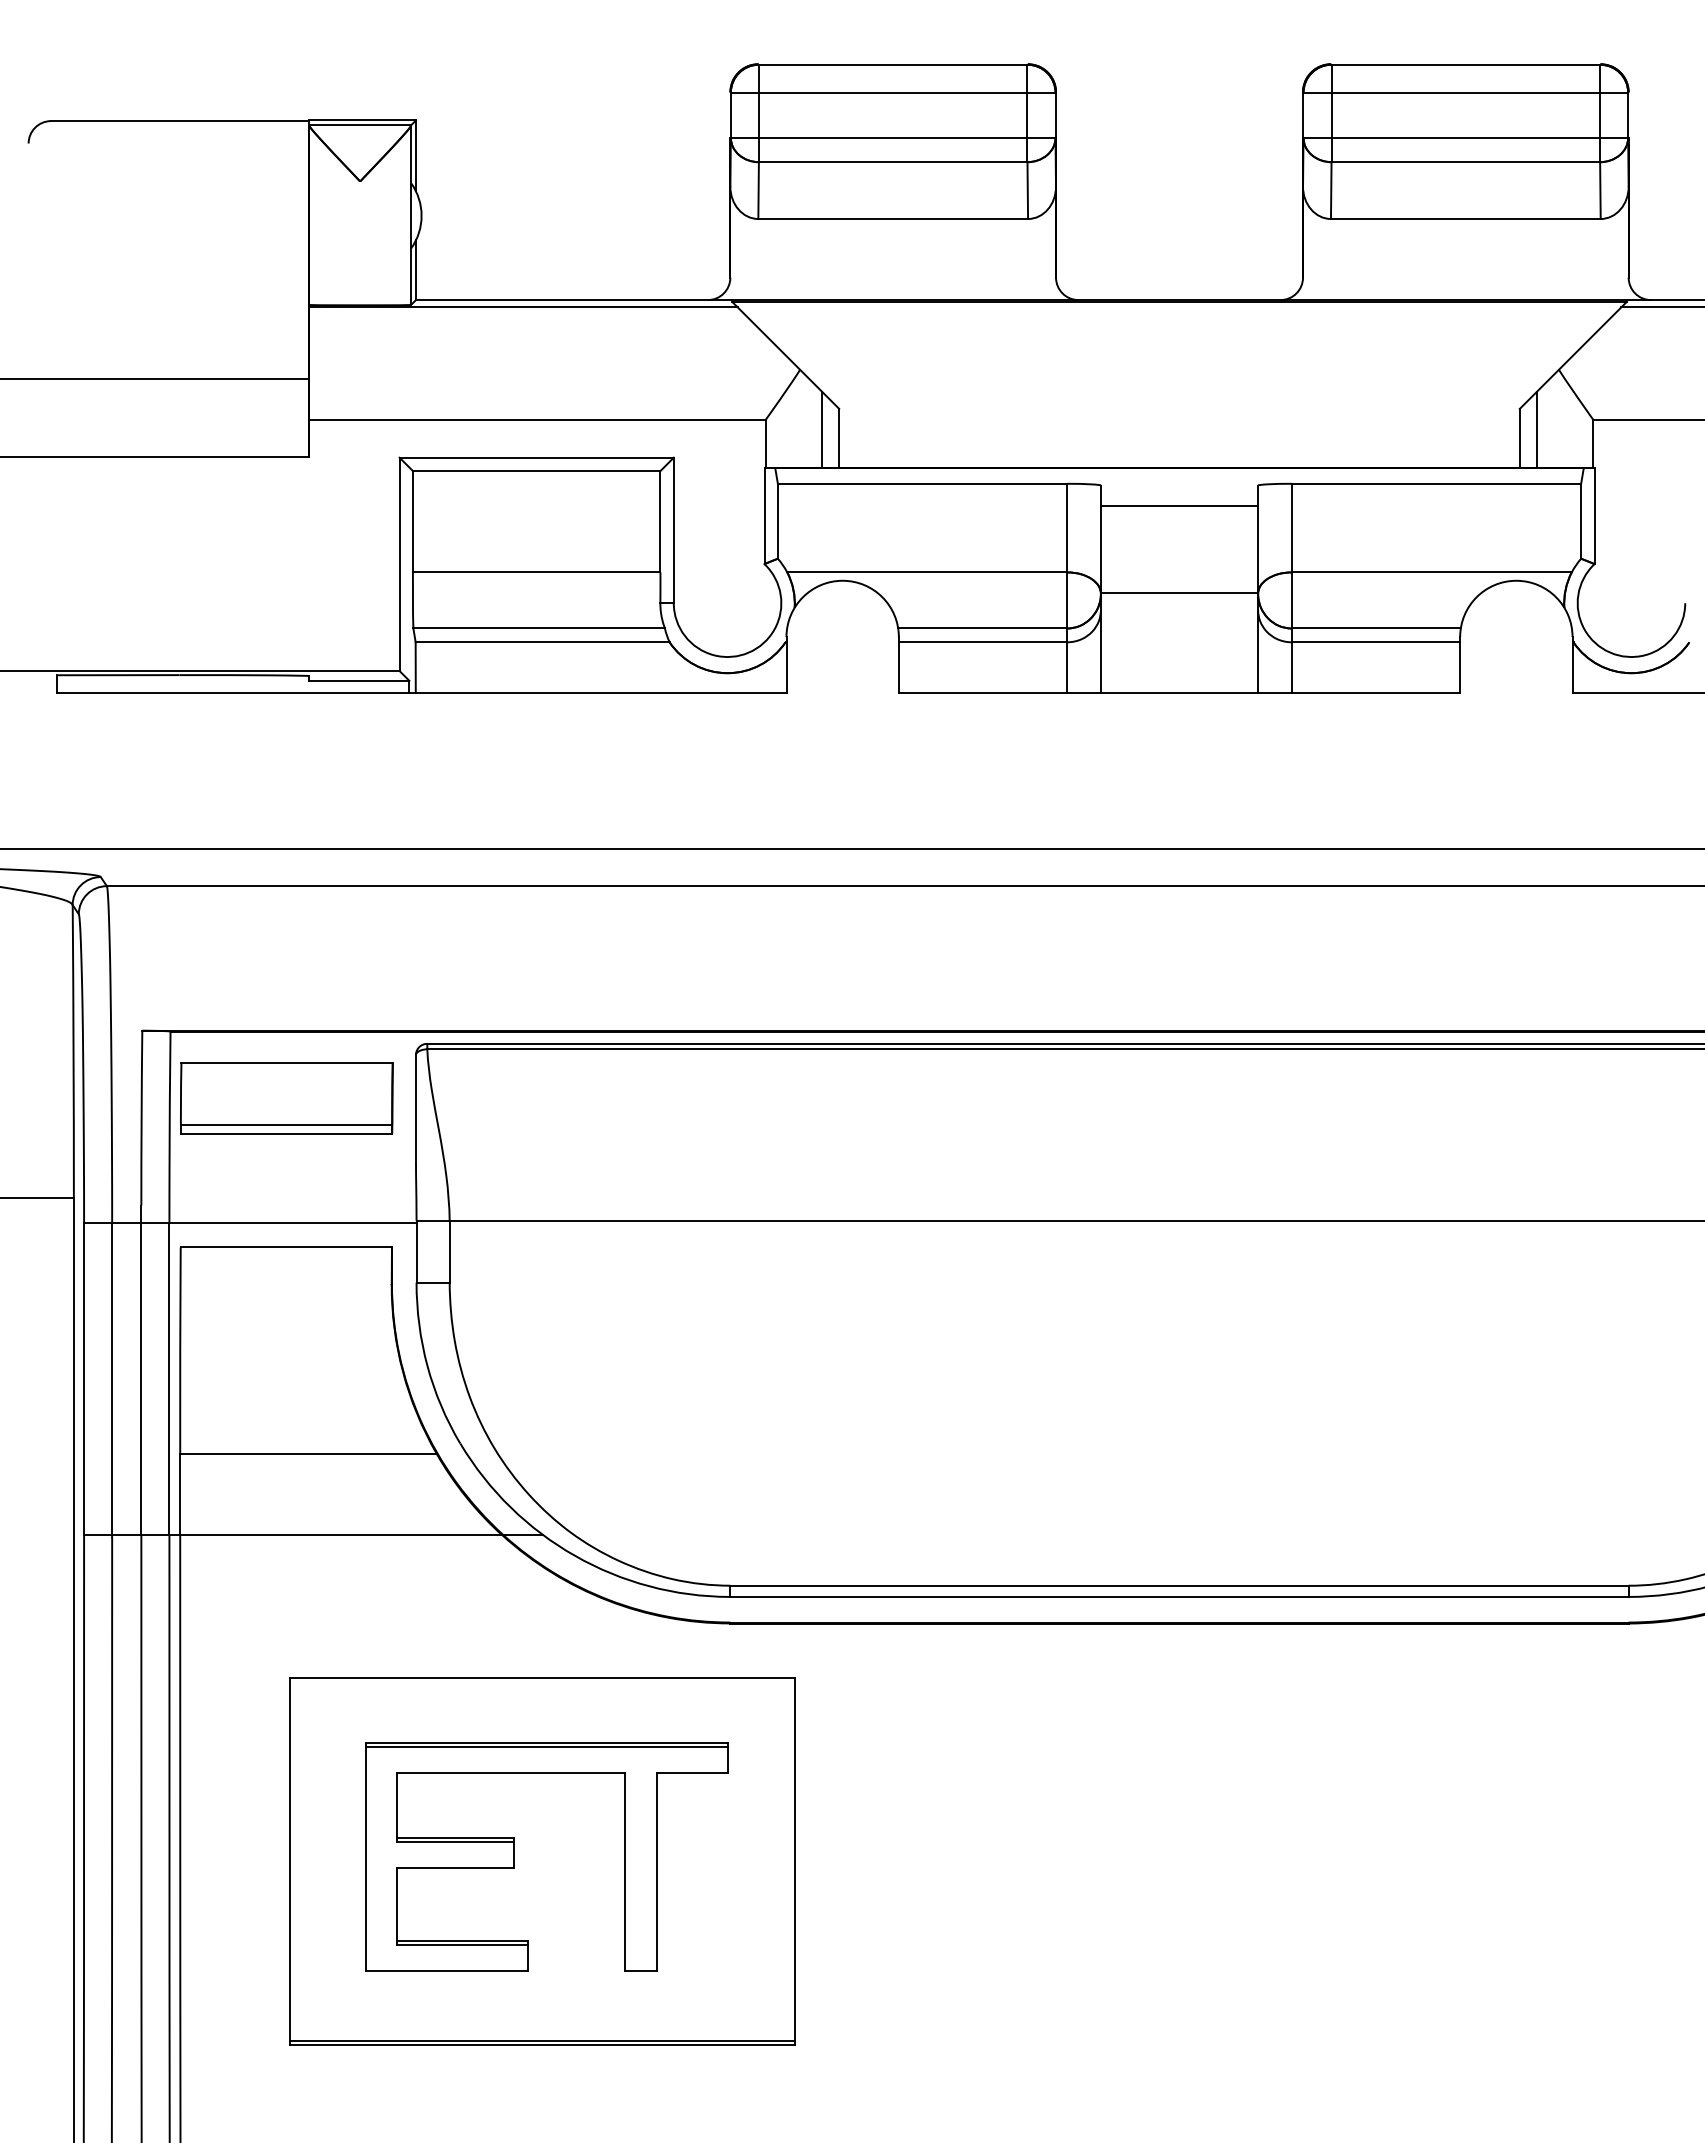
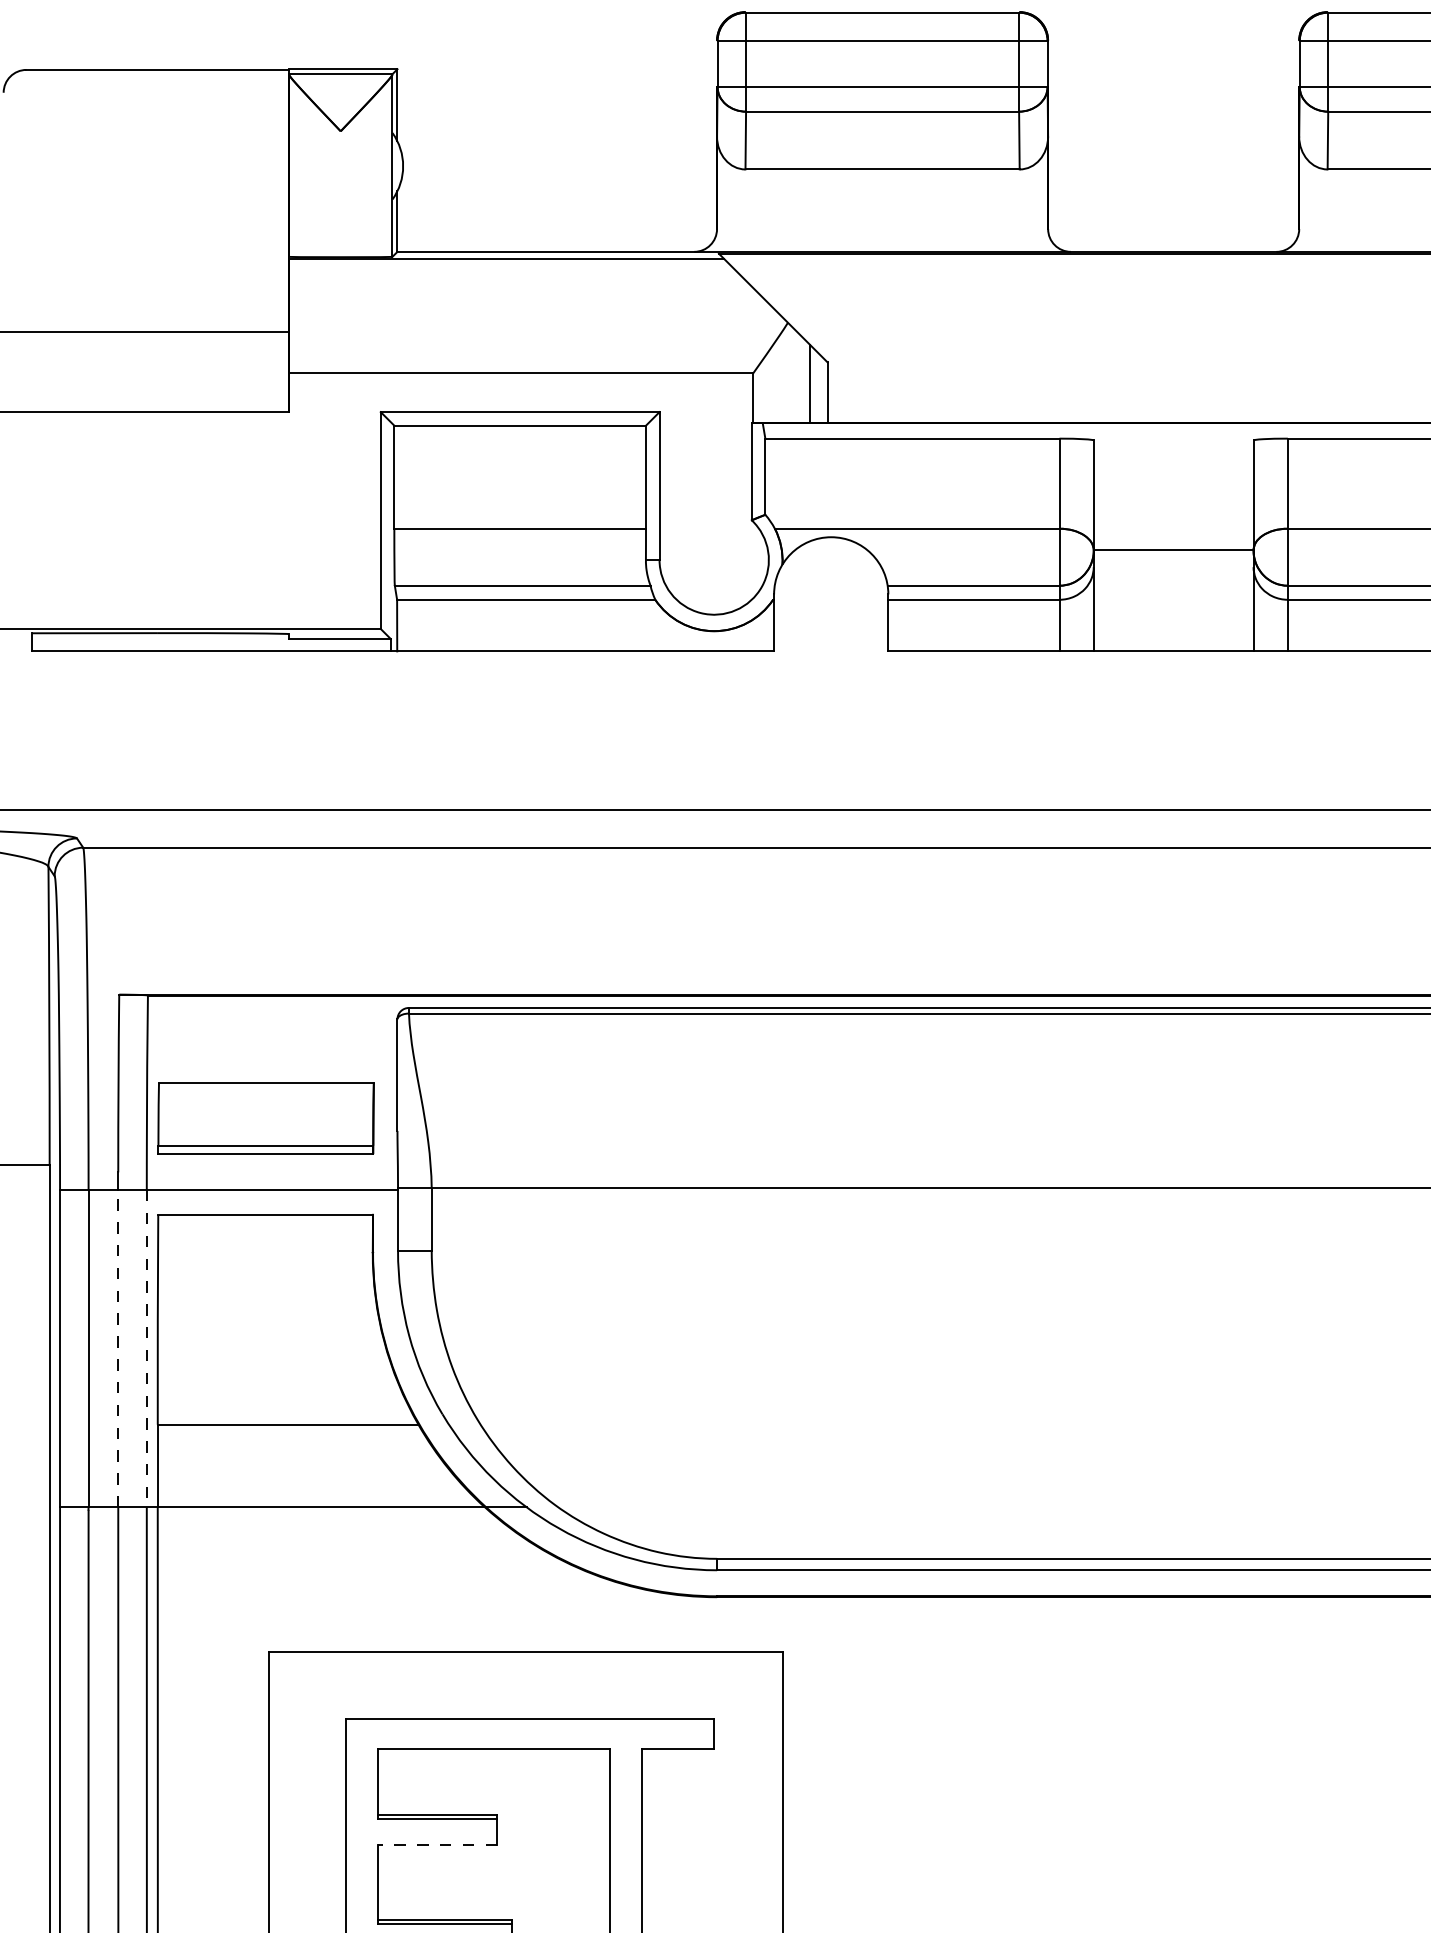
line: (1179, 506) -> (1173, 461), removed
part: (286, 1098) -> (265, 1118), moved
line: (141, 1378) -> (118, 1348), solid -> dashed
line: (169, 1379) -> (146, 1349), solid -> dashed
line: (546, 1747) -> (530, 1723), removed
line: (455, 1867) -> (437, 1845), solid -> dashed

